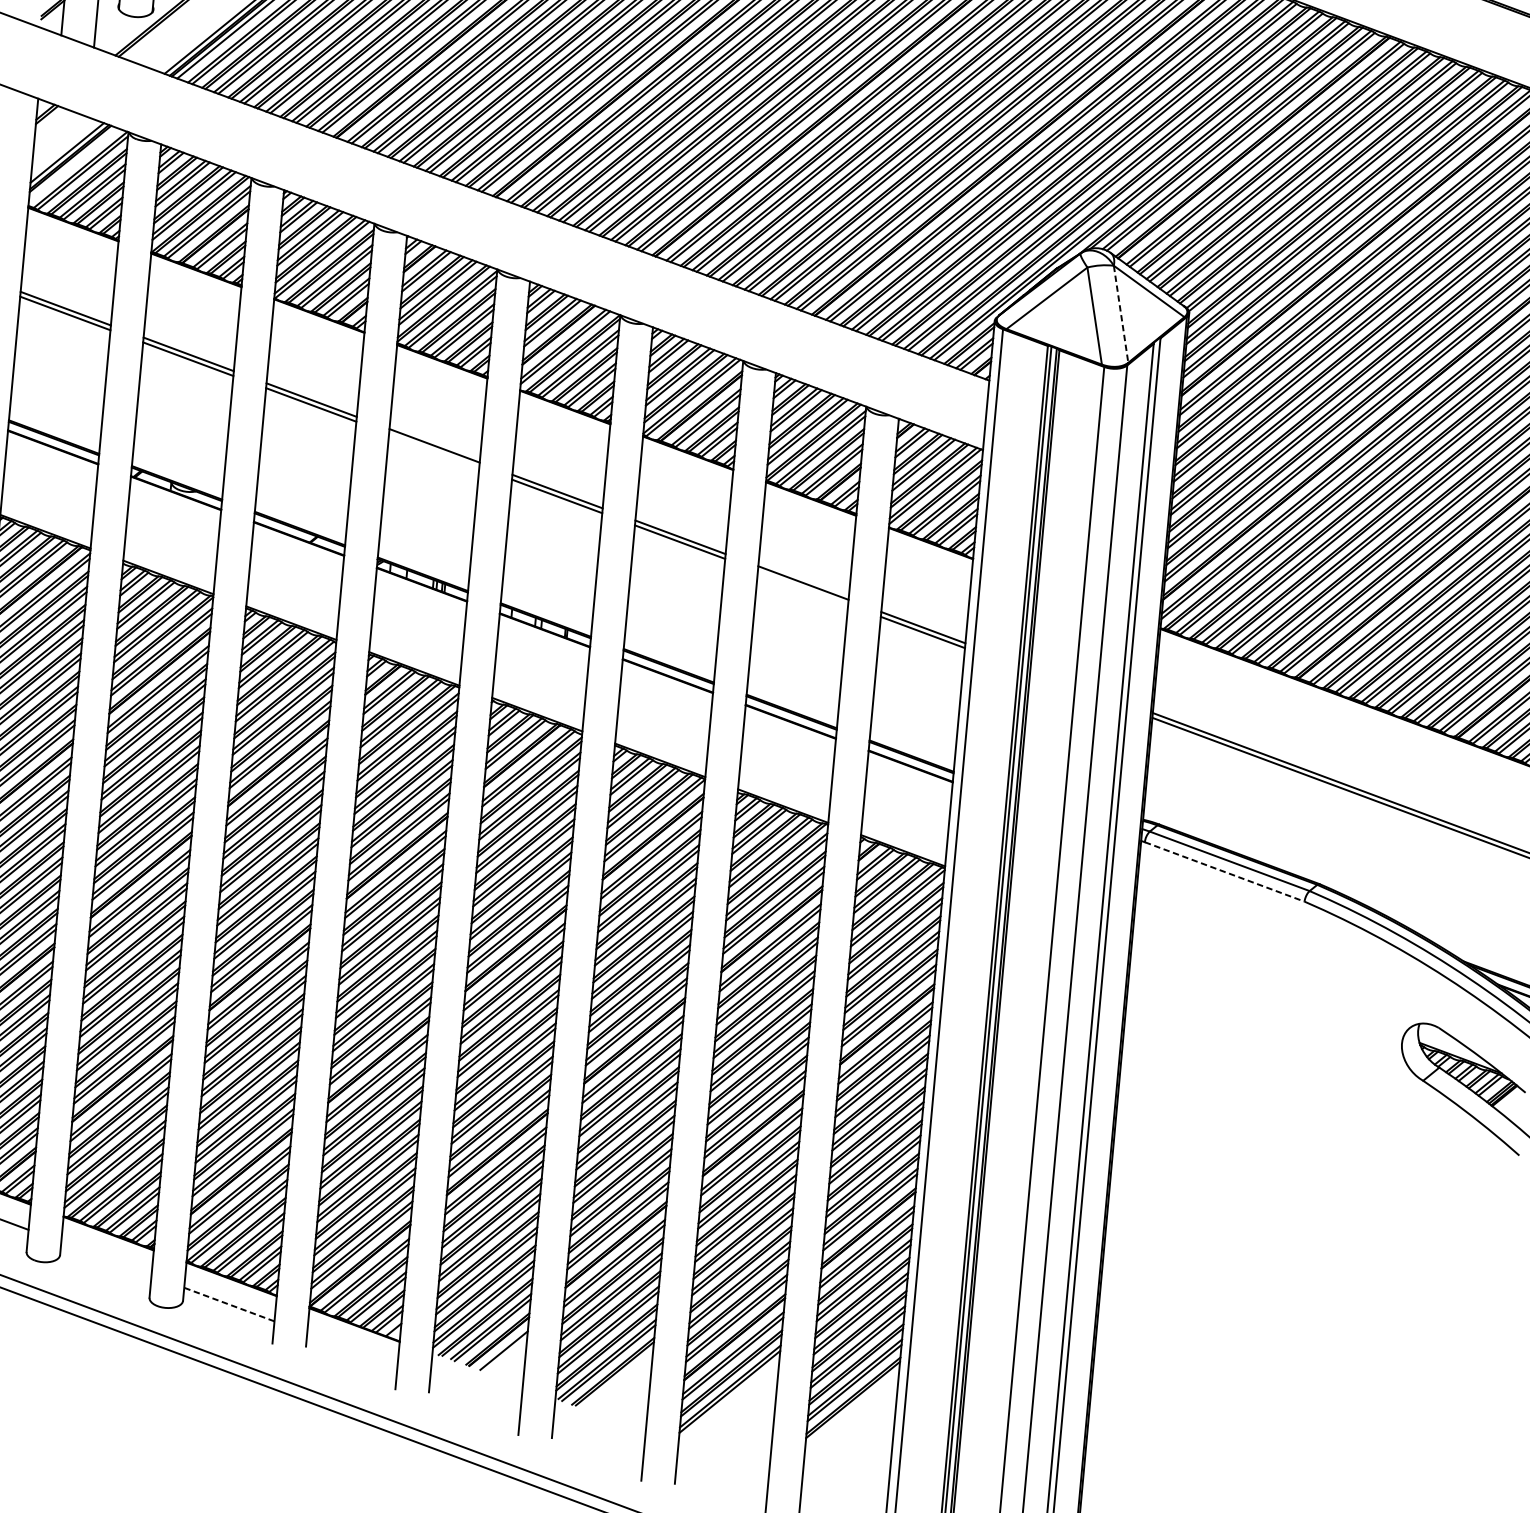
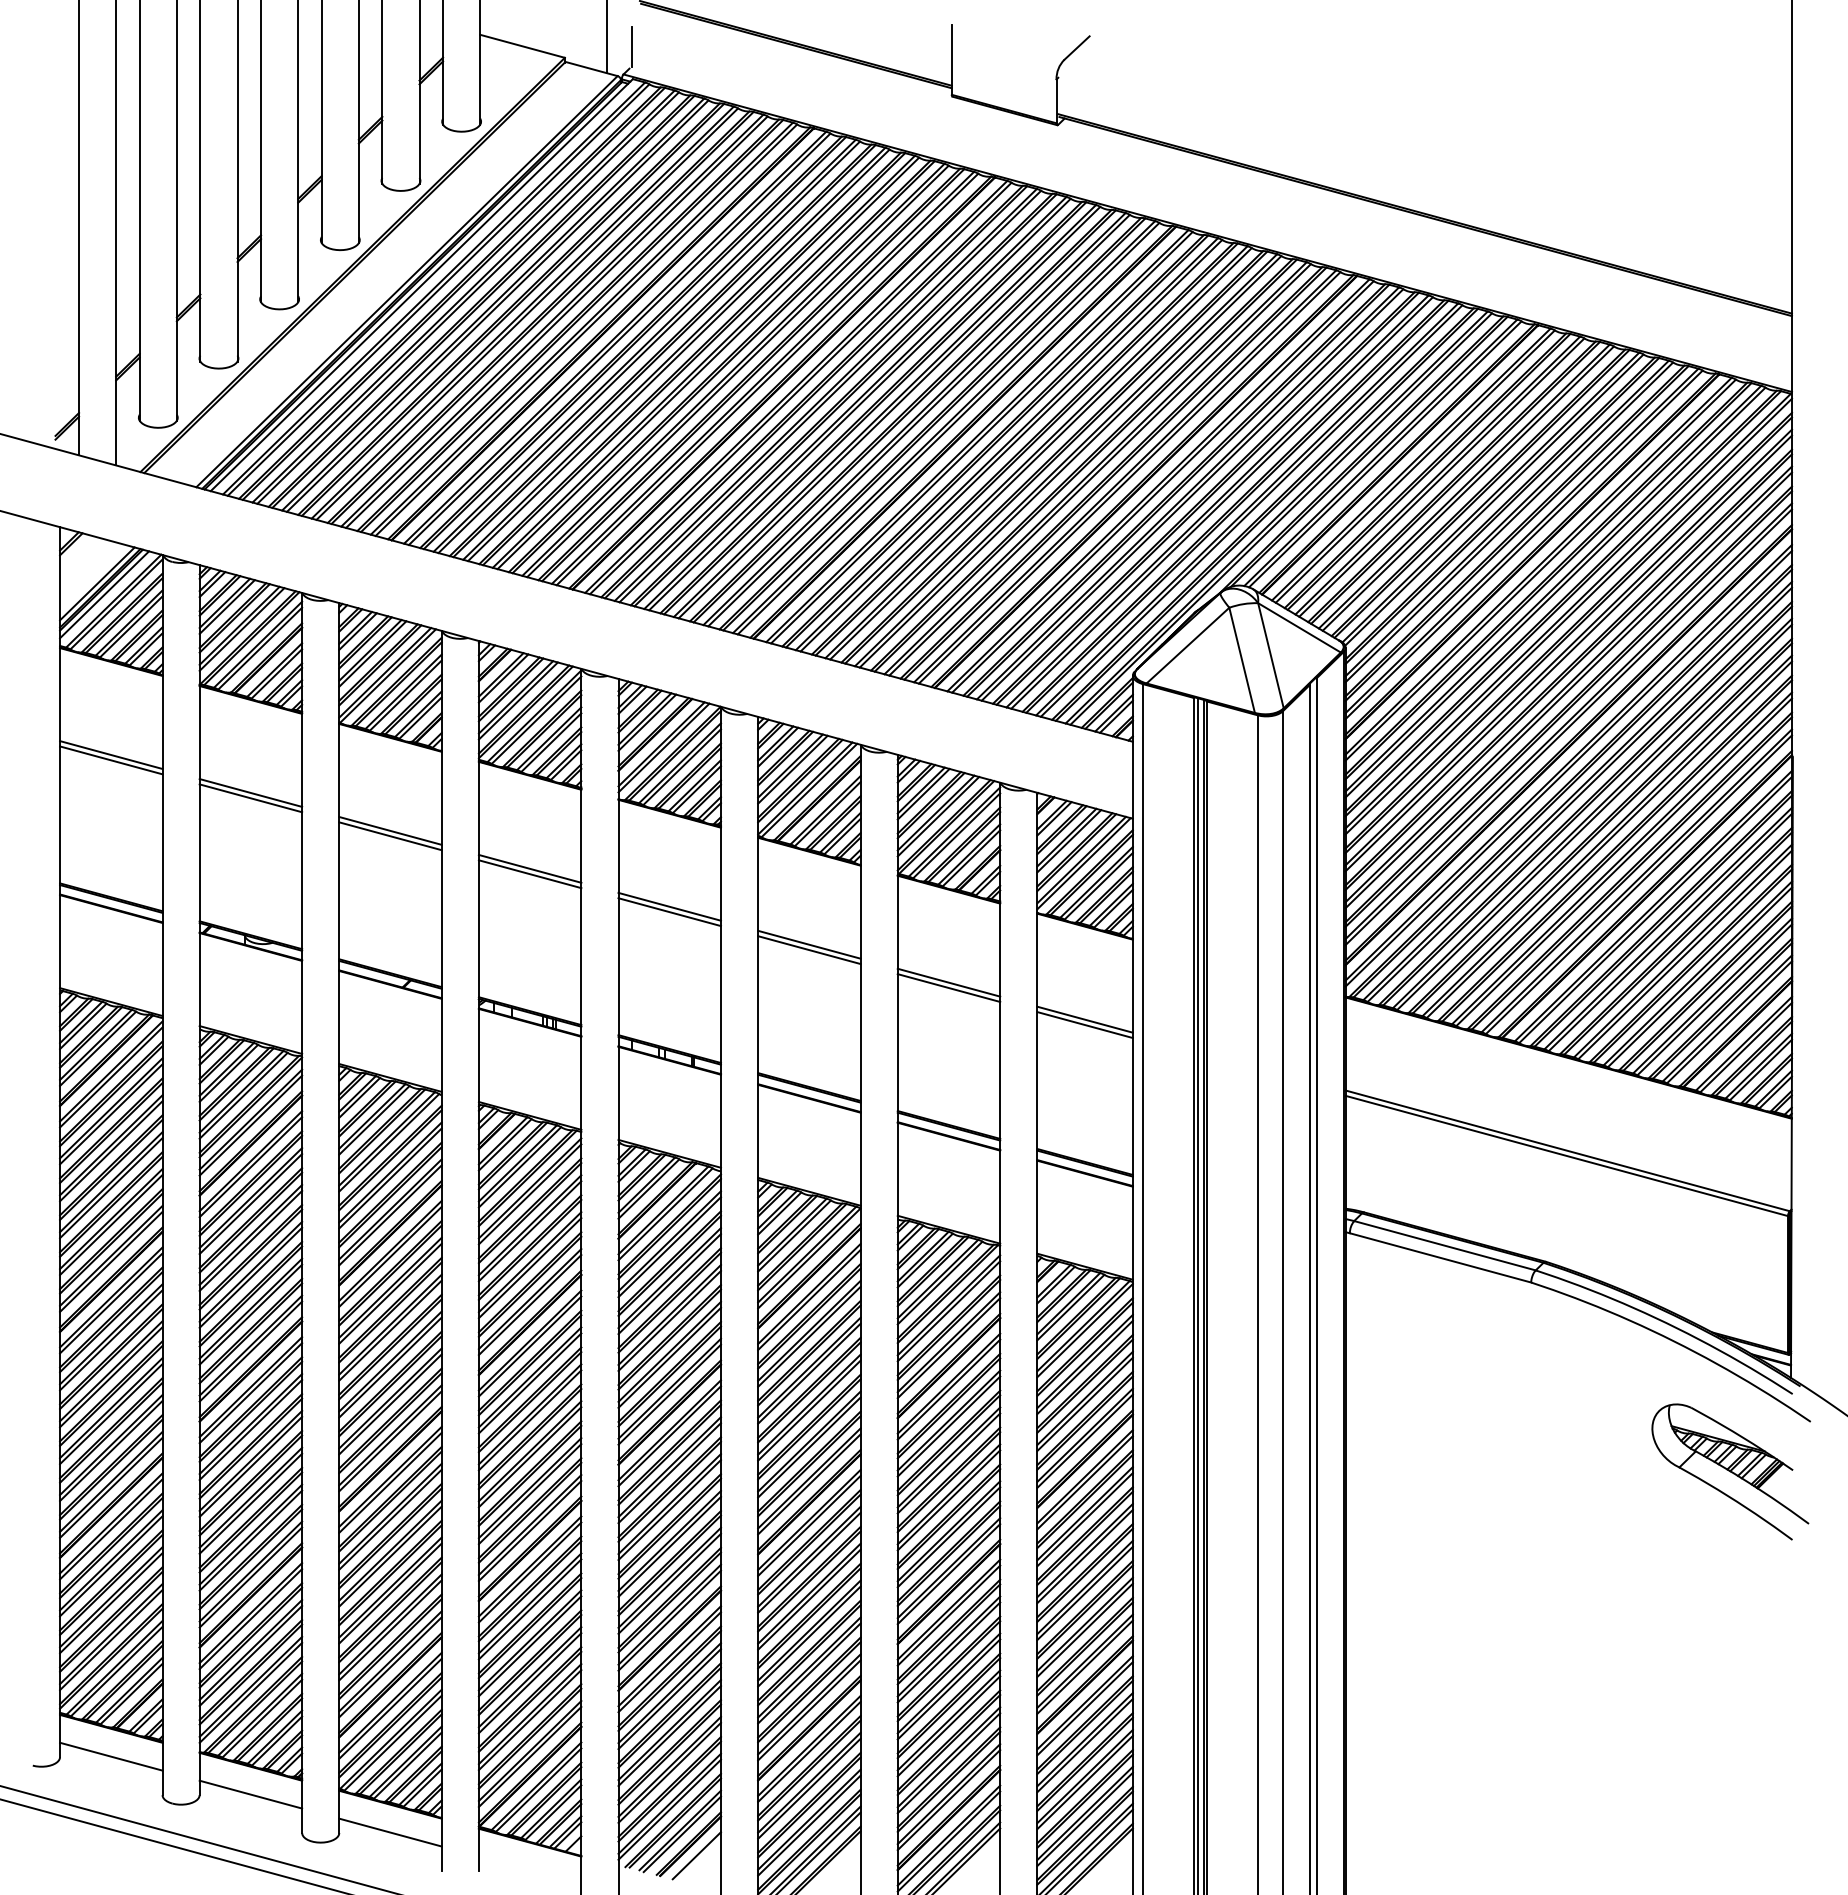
line: (72, 163) -> (104, 594), added
line: (1121, 315) -> (1271, 656), dashed -> solid
line: (433, 450) -> (529, 874), added
line: (802, 587) -> (948, 987), added
line: (1224, 871) -> (1440, 1257), dashed -> solid
line: (106, 1258) -> (250, 1794), added
line: (229, 1304) -> (390, 1832), dashed -> solid

